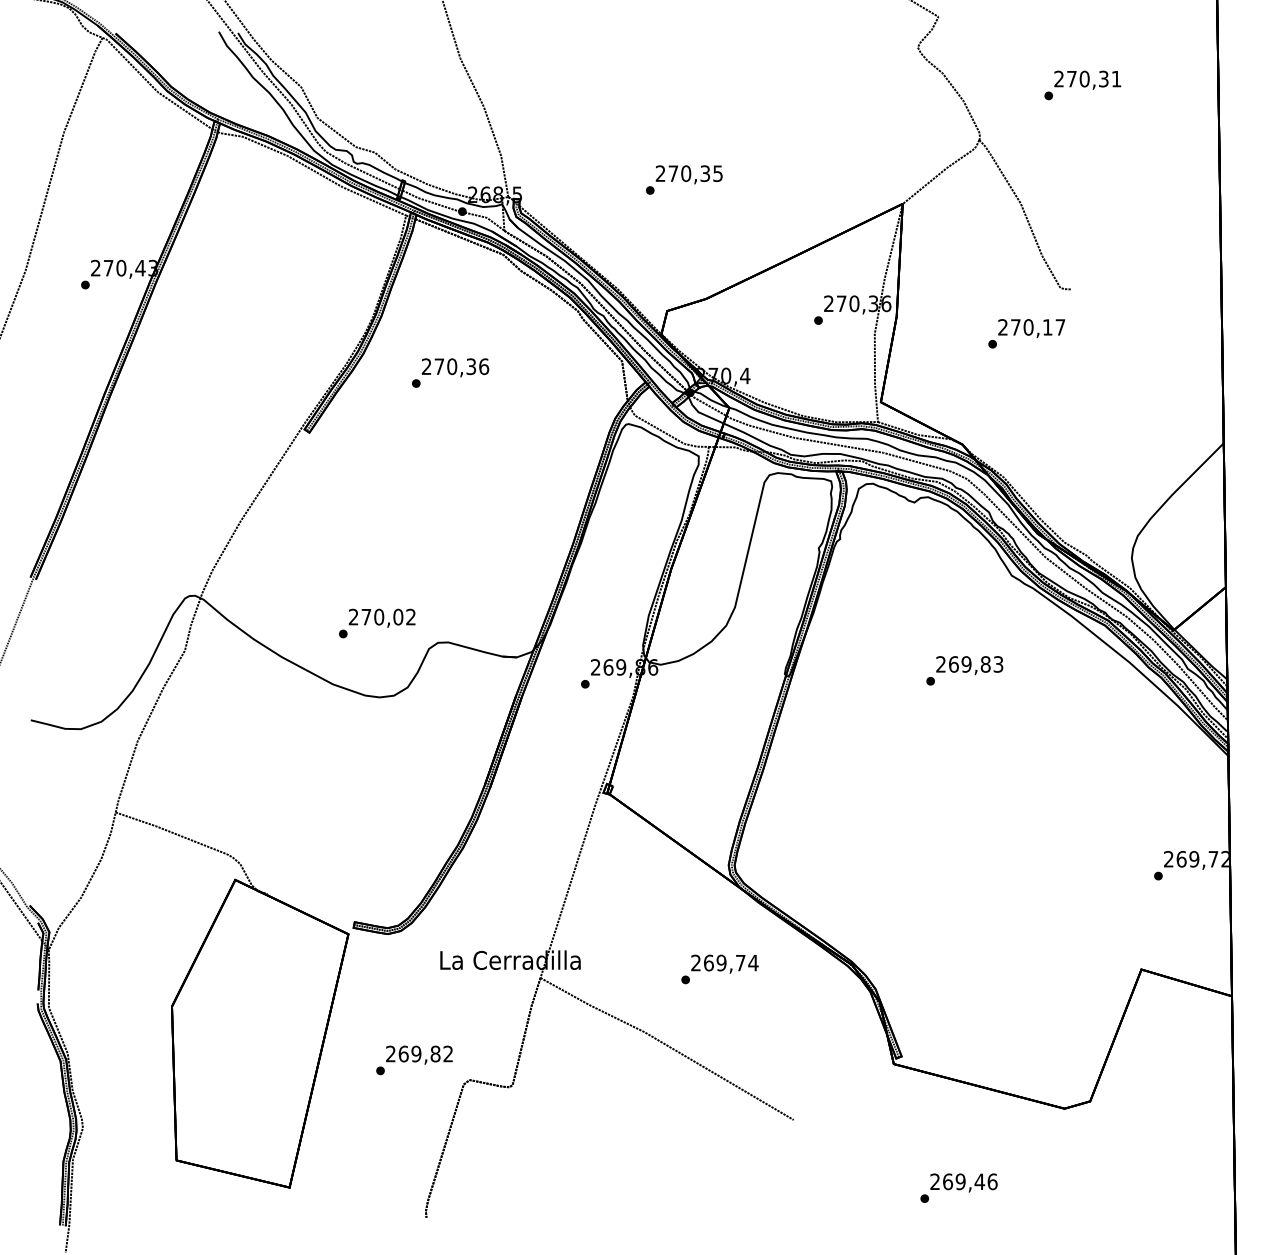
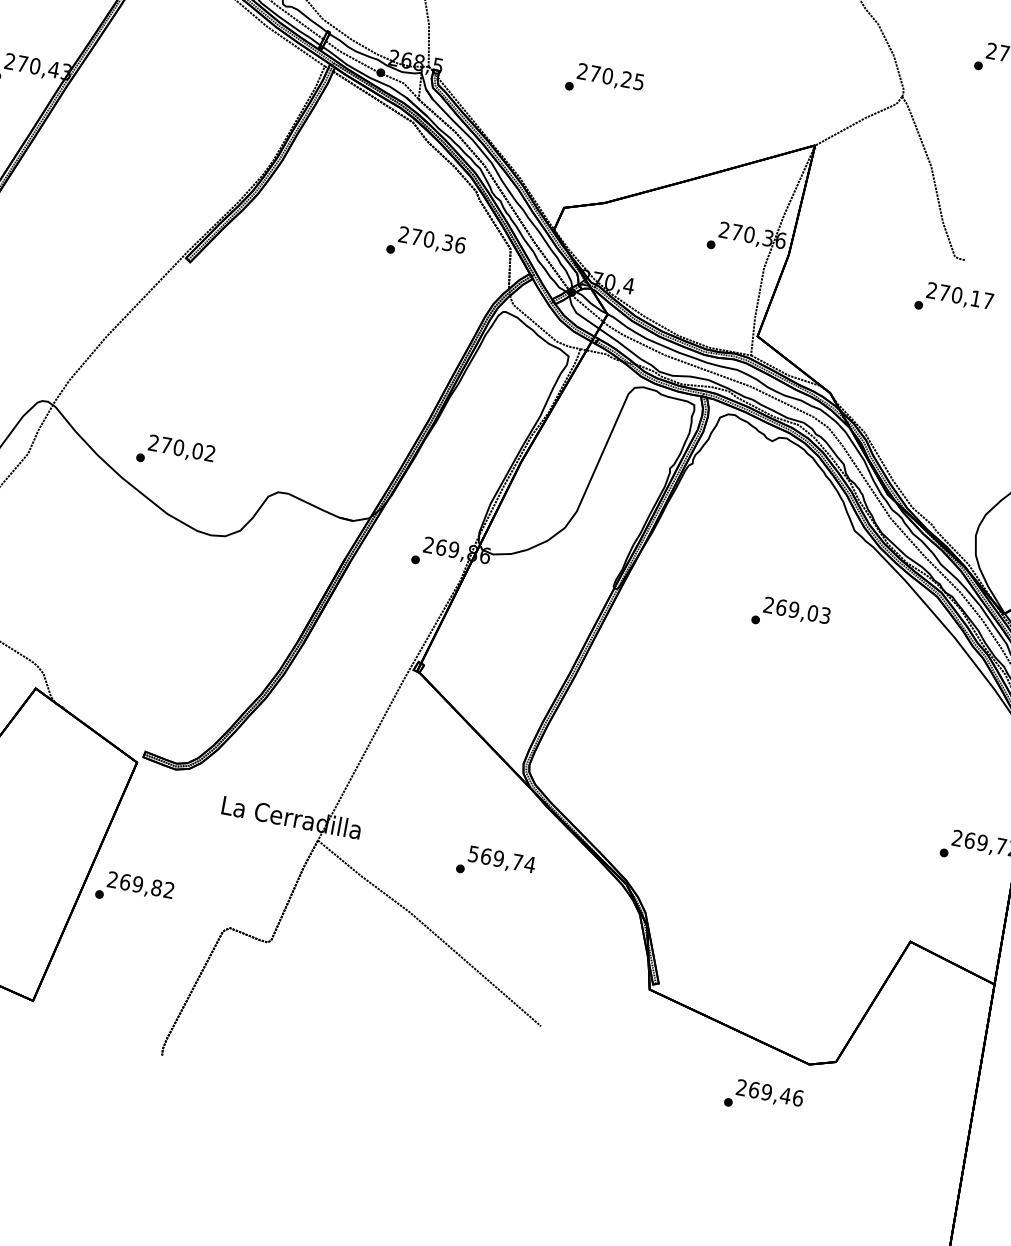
text: (705, 173) -> (626, 79), 270,35 -> 270,25
text: (1026, 333) -> (953, 300), moved
text: (450, 372) -> (426, 244), moved
text: (377, 623) -> (176, 453), moved
text: (985, 664) -> (812, 613), 269,83 -> 269,03
text: (695, 962) -> (473, 853), 269,74 -> 569,74
text: (414, 1060) -> (134, 890), moved
text: (958, 1187) -> (763, 1097), moved

